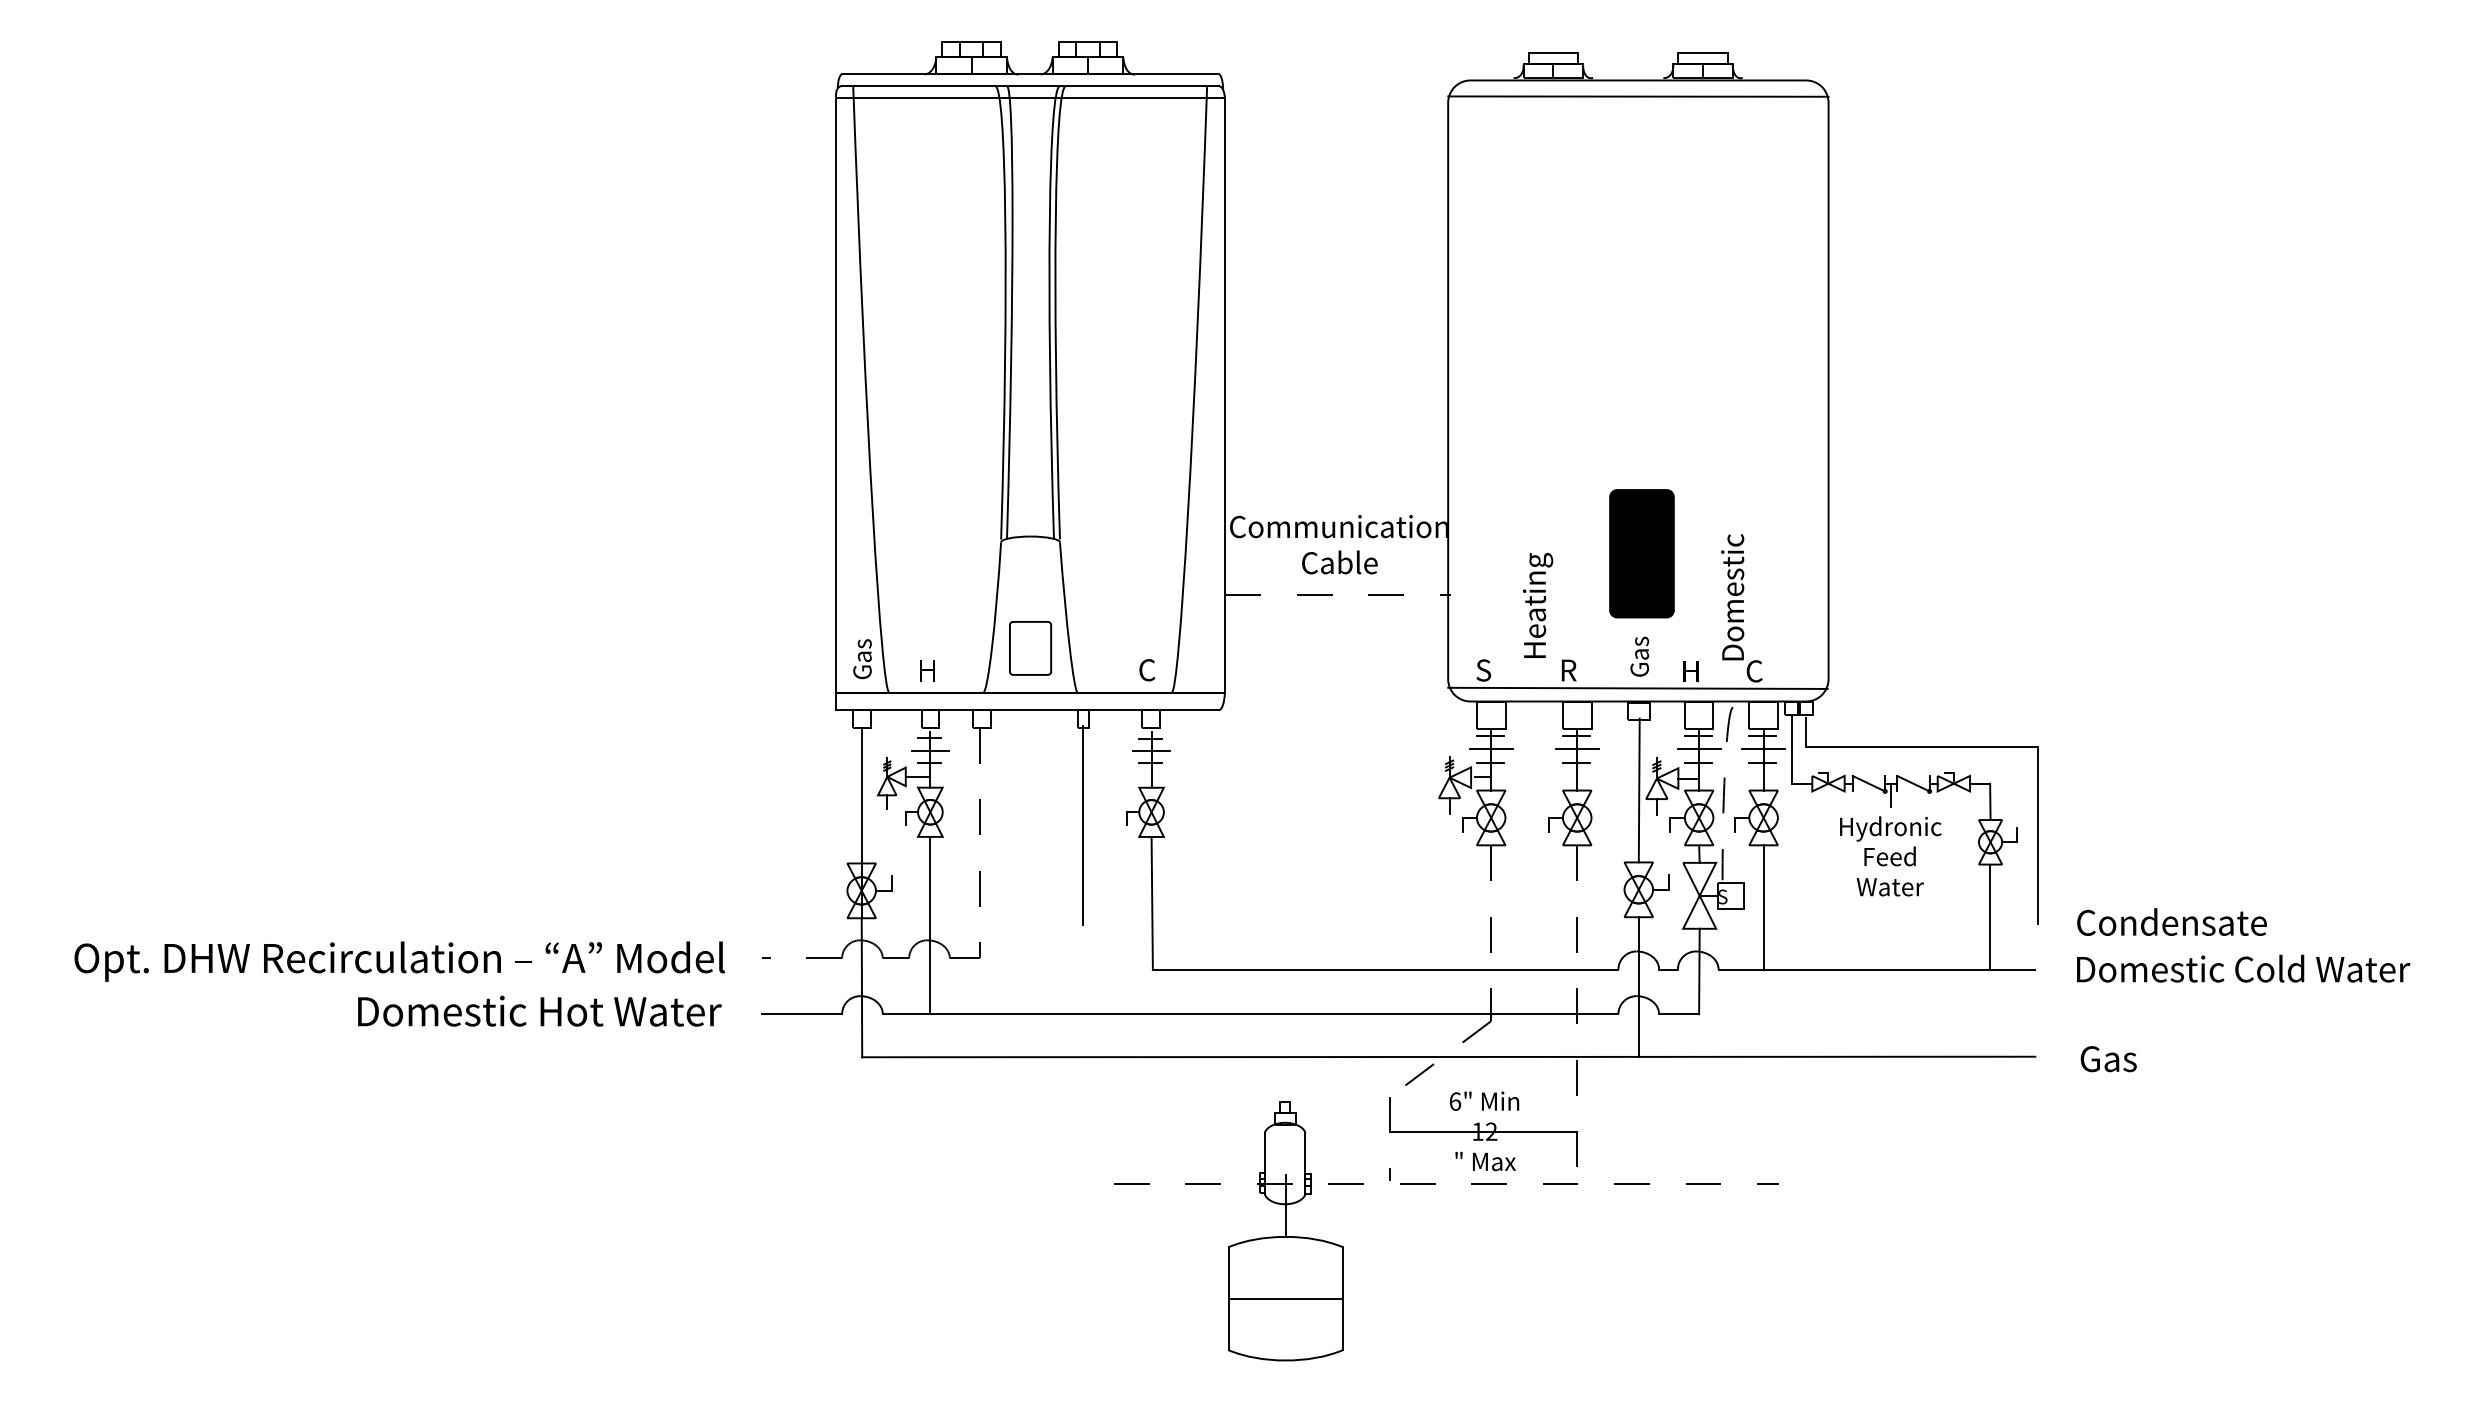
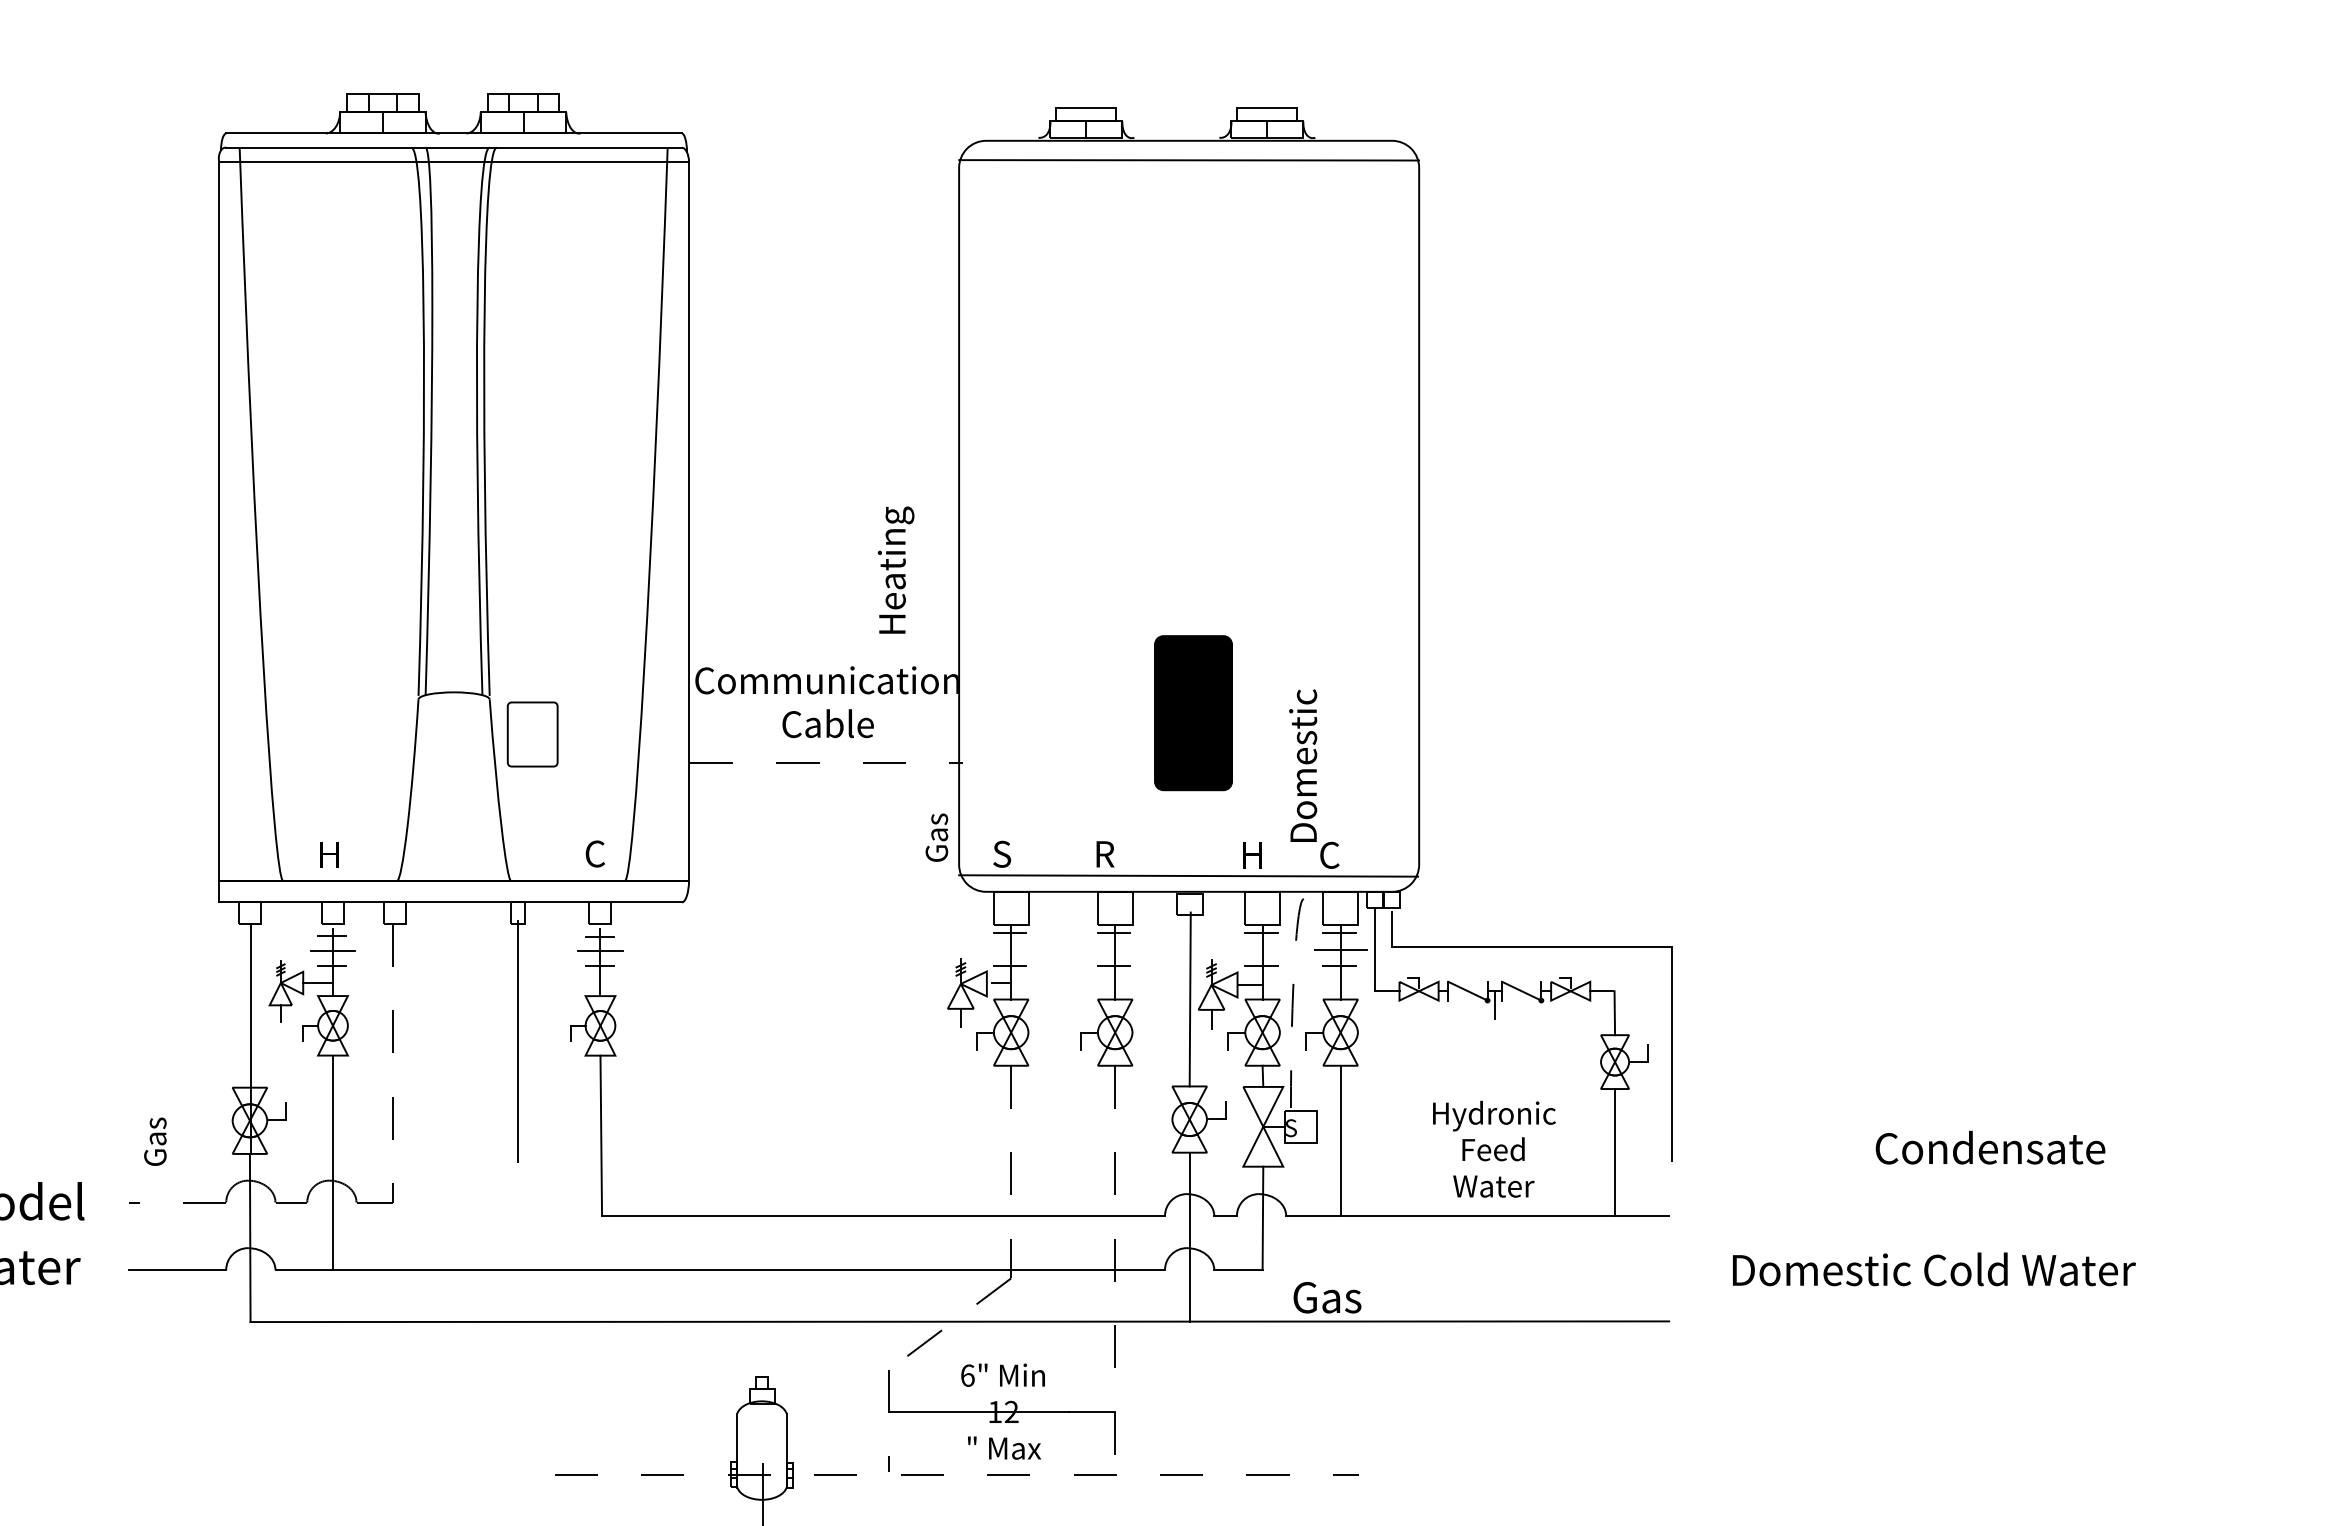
text: (1538, 605) -> (896, 570), moved
part: (1030, 648) -> (532, 734), moved
text: (1639, 656) -> (936, 837), moved
text: (862, 659) -> (155, 1142), moved
line: (1490, 749) -> (1010, 949), removed
line: (1576, 749) -> (1114, 949), removed
line: (1698, 749) -> (1261, 949), removed
text: (1890, 856) -> (1494, 1149), moved
text: (2171, 921) -> (1989, 1146), moved
text: (2243, 968) -> (1934, 1269), moved
text: (2108, 1059) -> (1327, 1298), moved

